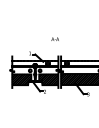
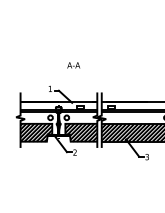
text: (54, 38) -> (72, 64), moved

